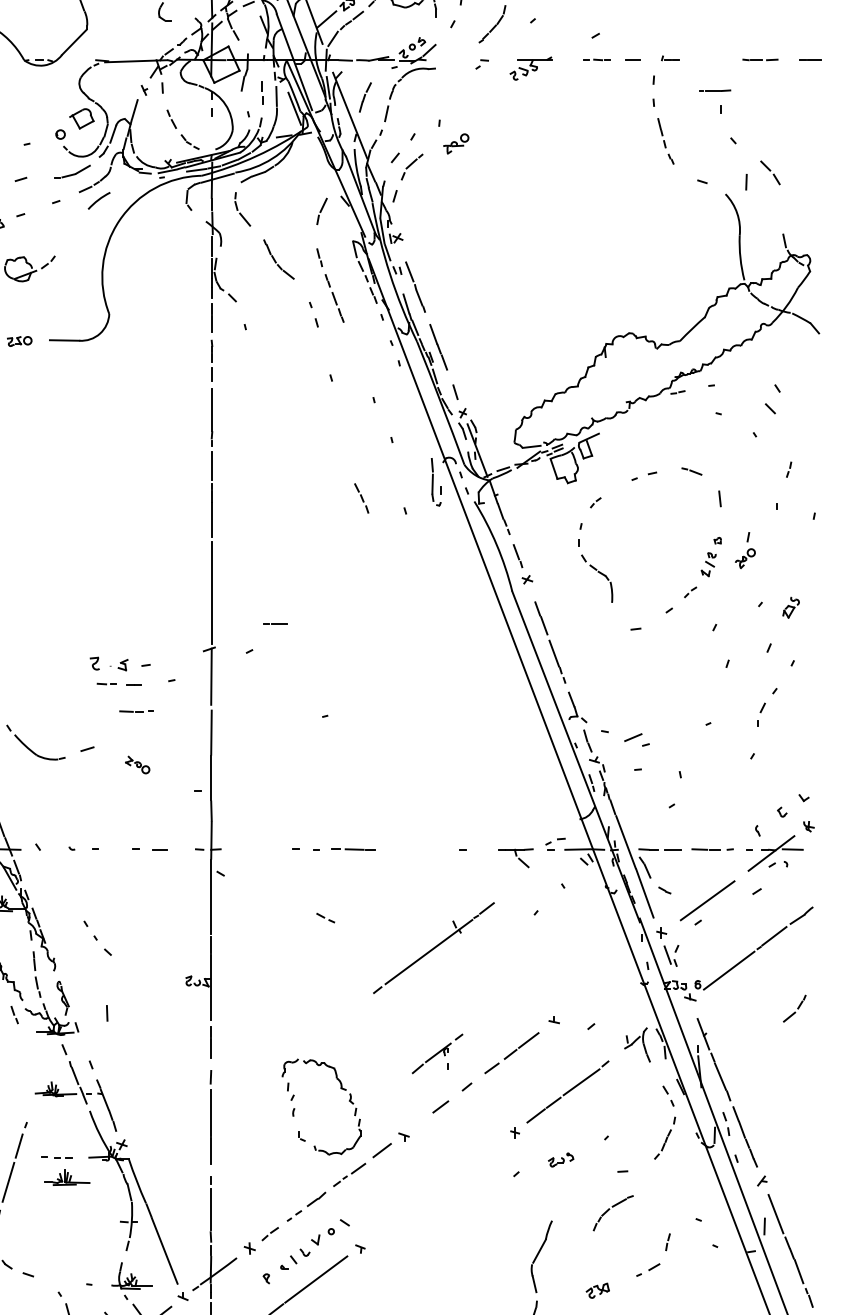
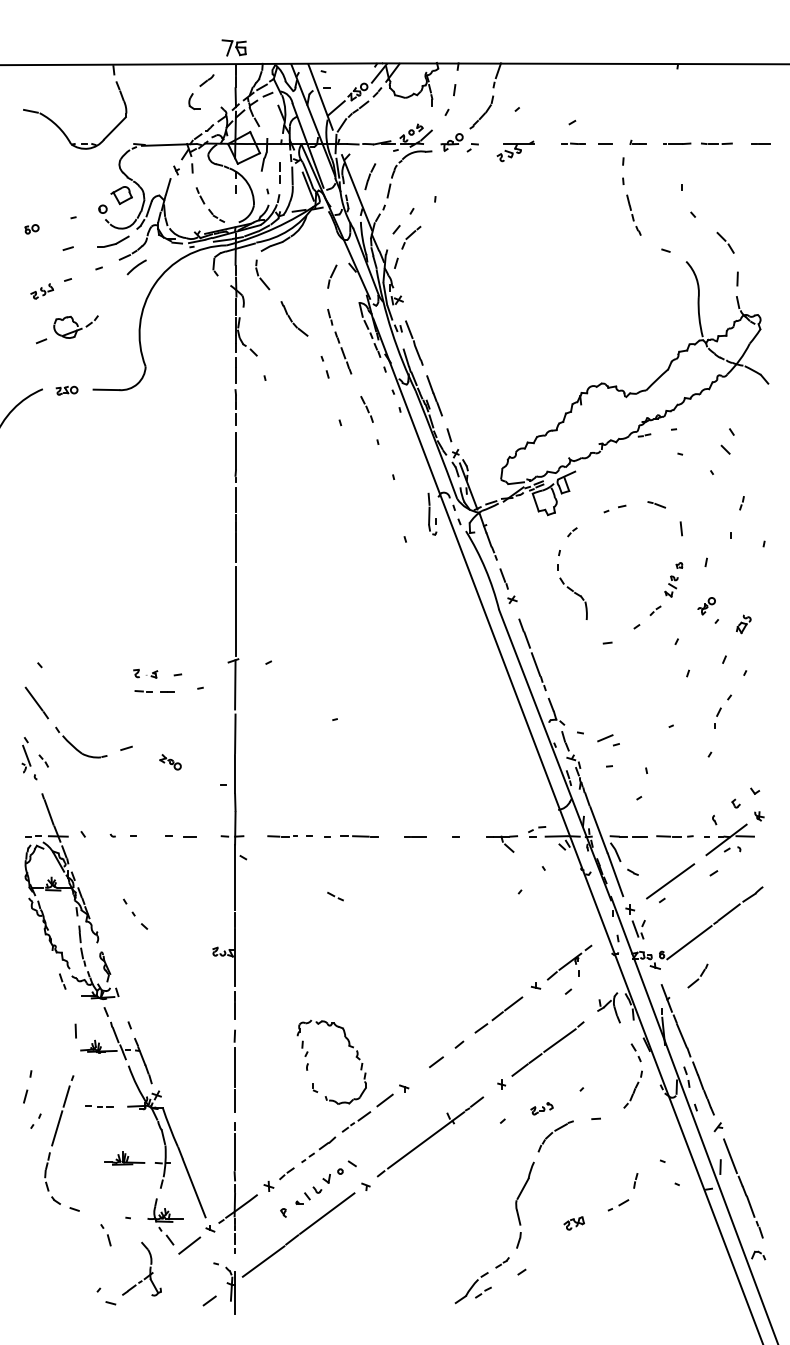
line: (715, 90) -> (677, 143), moved
part: (455, 143) -> (451, 142), moved
line: (746, 181) -> (737, 278), moved
line: (361, 498) -> (366, 409), moved
part: (745, 558) -> (706, 606), moved
line: (275, 623) -> (415, 836), moved
part: (109, 663) -> (145, 673), size x0.71
line: (136, 711) -> (282, 836), moved
part: (433, 947) -> (430, 1136), moved
part: (794, 1008) -> (697, 975), moved
line: (106, 1012) -> (75, 1030), moved
part: (437, 1053) -> (569, 962), moved
part: (66, 1177) -> (124, 1158), moved
part: (612, 1213) -> (555, 1136), moved

